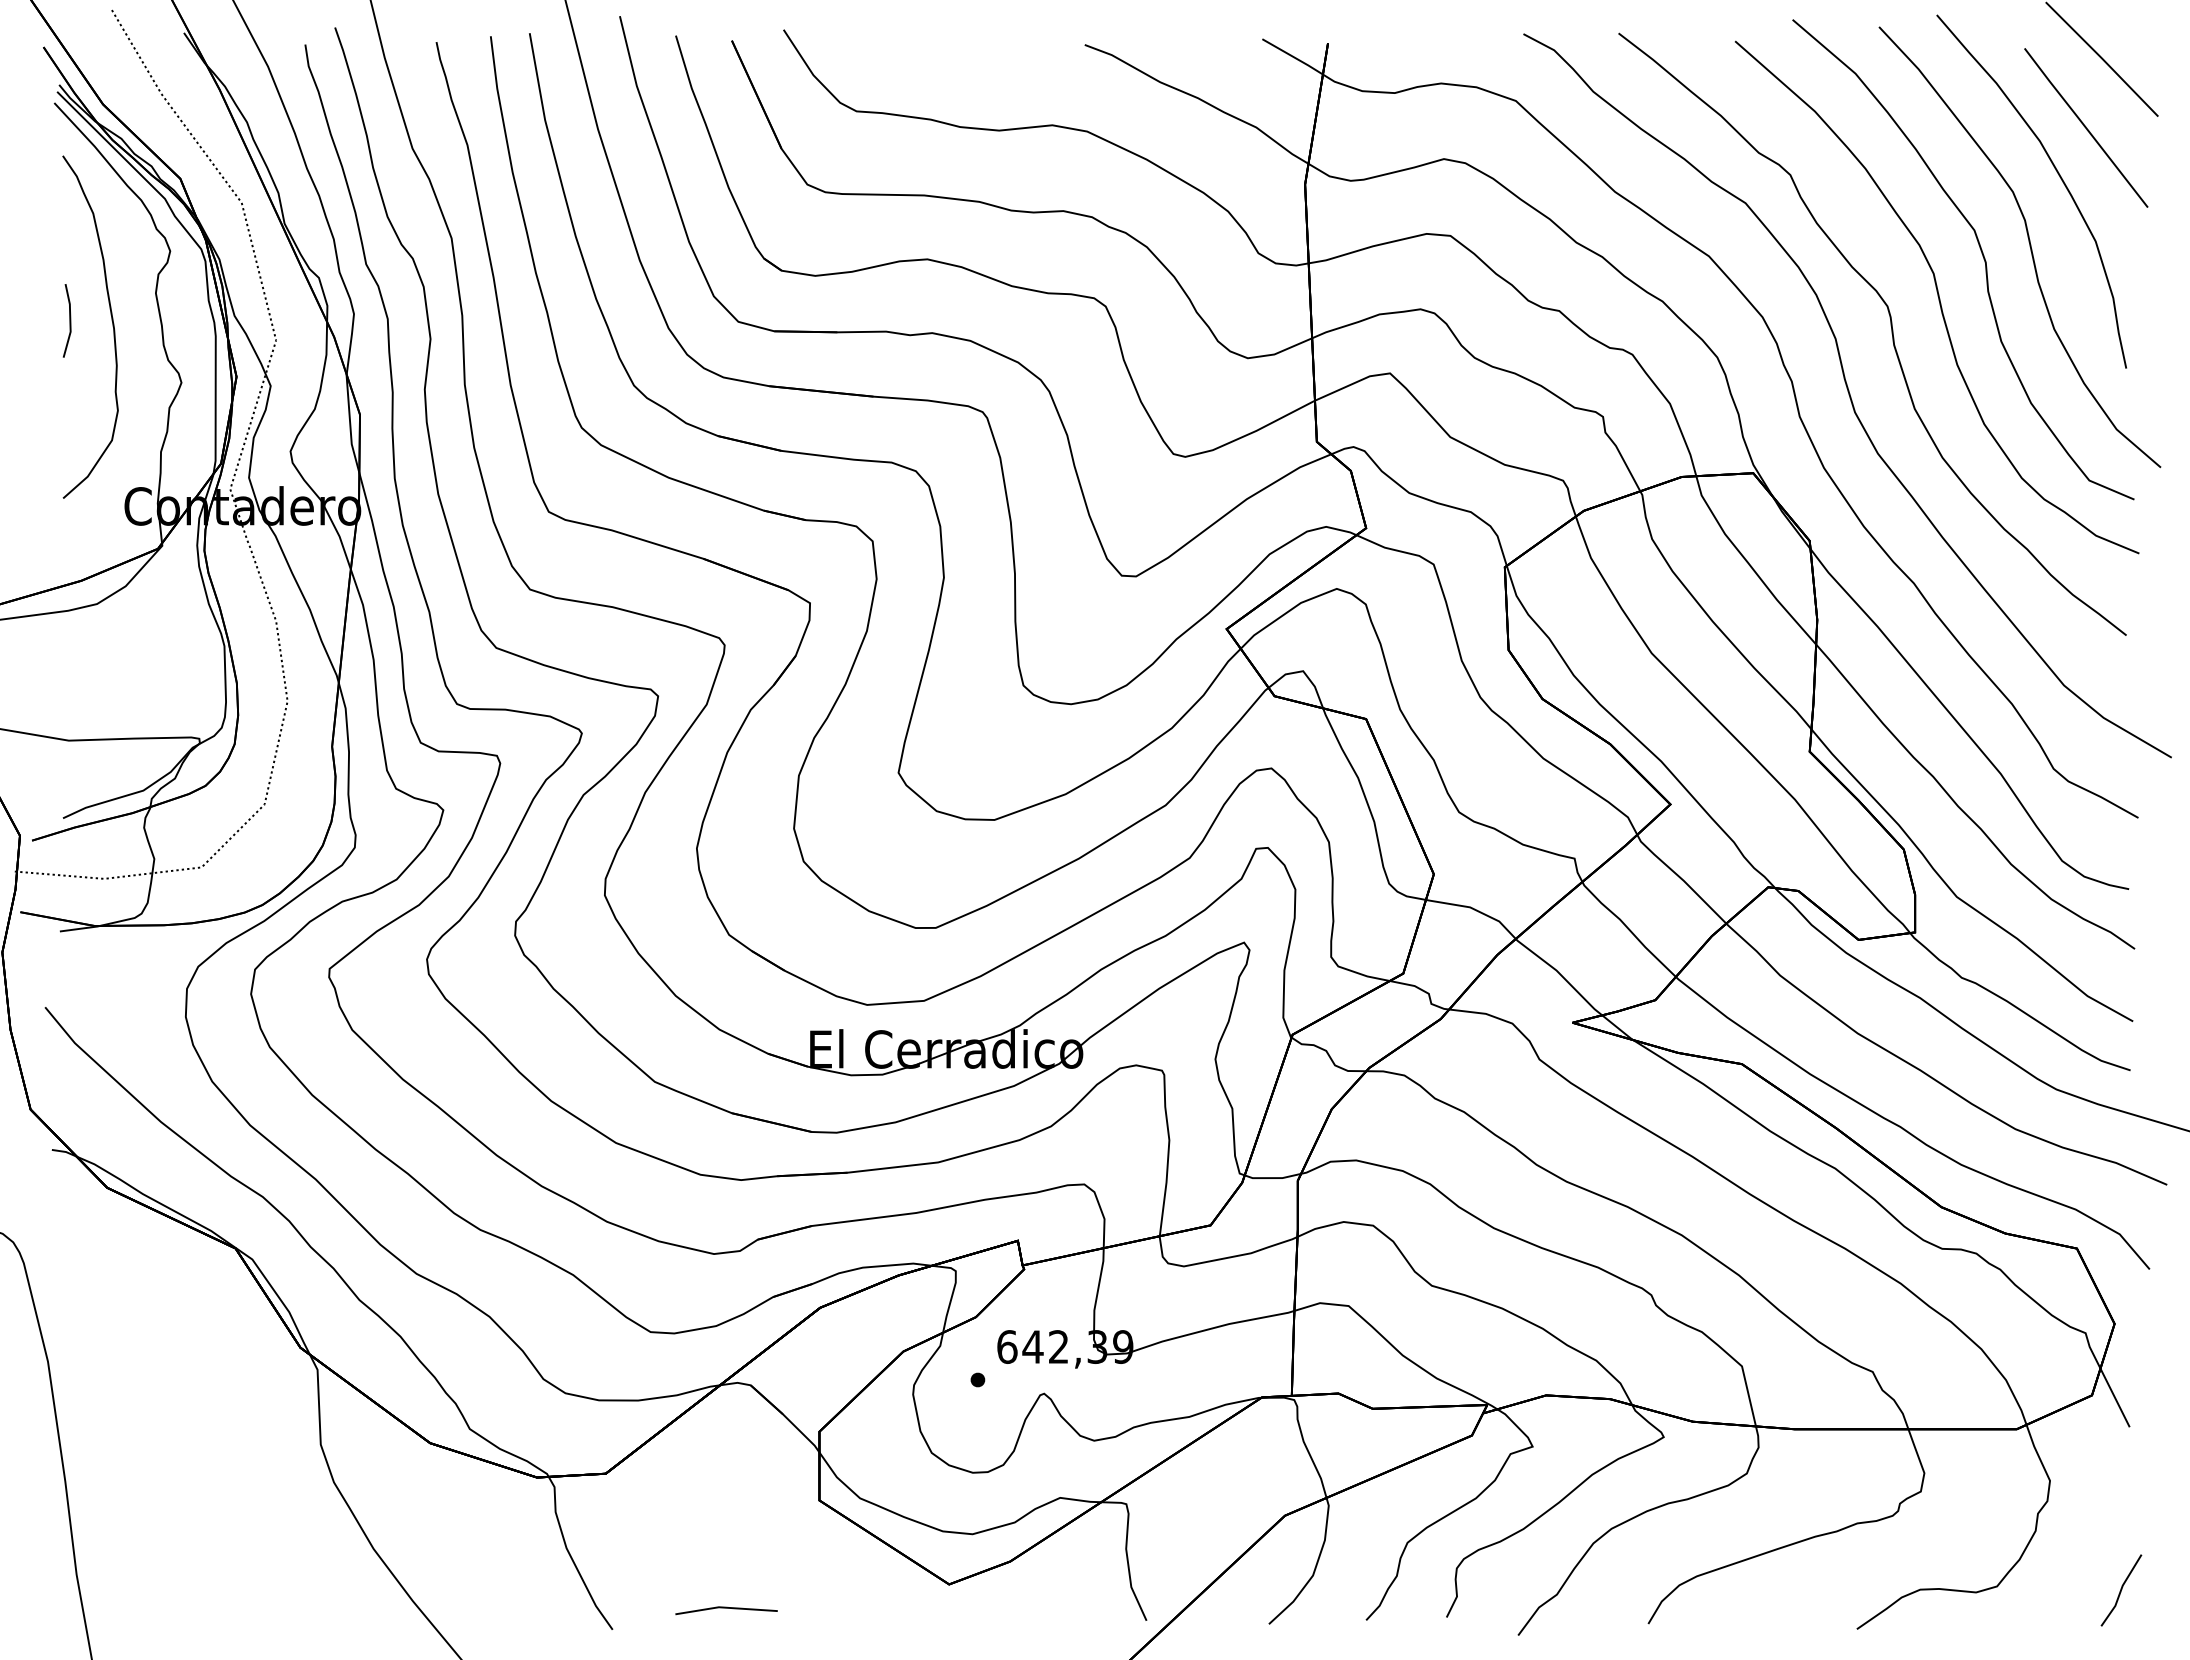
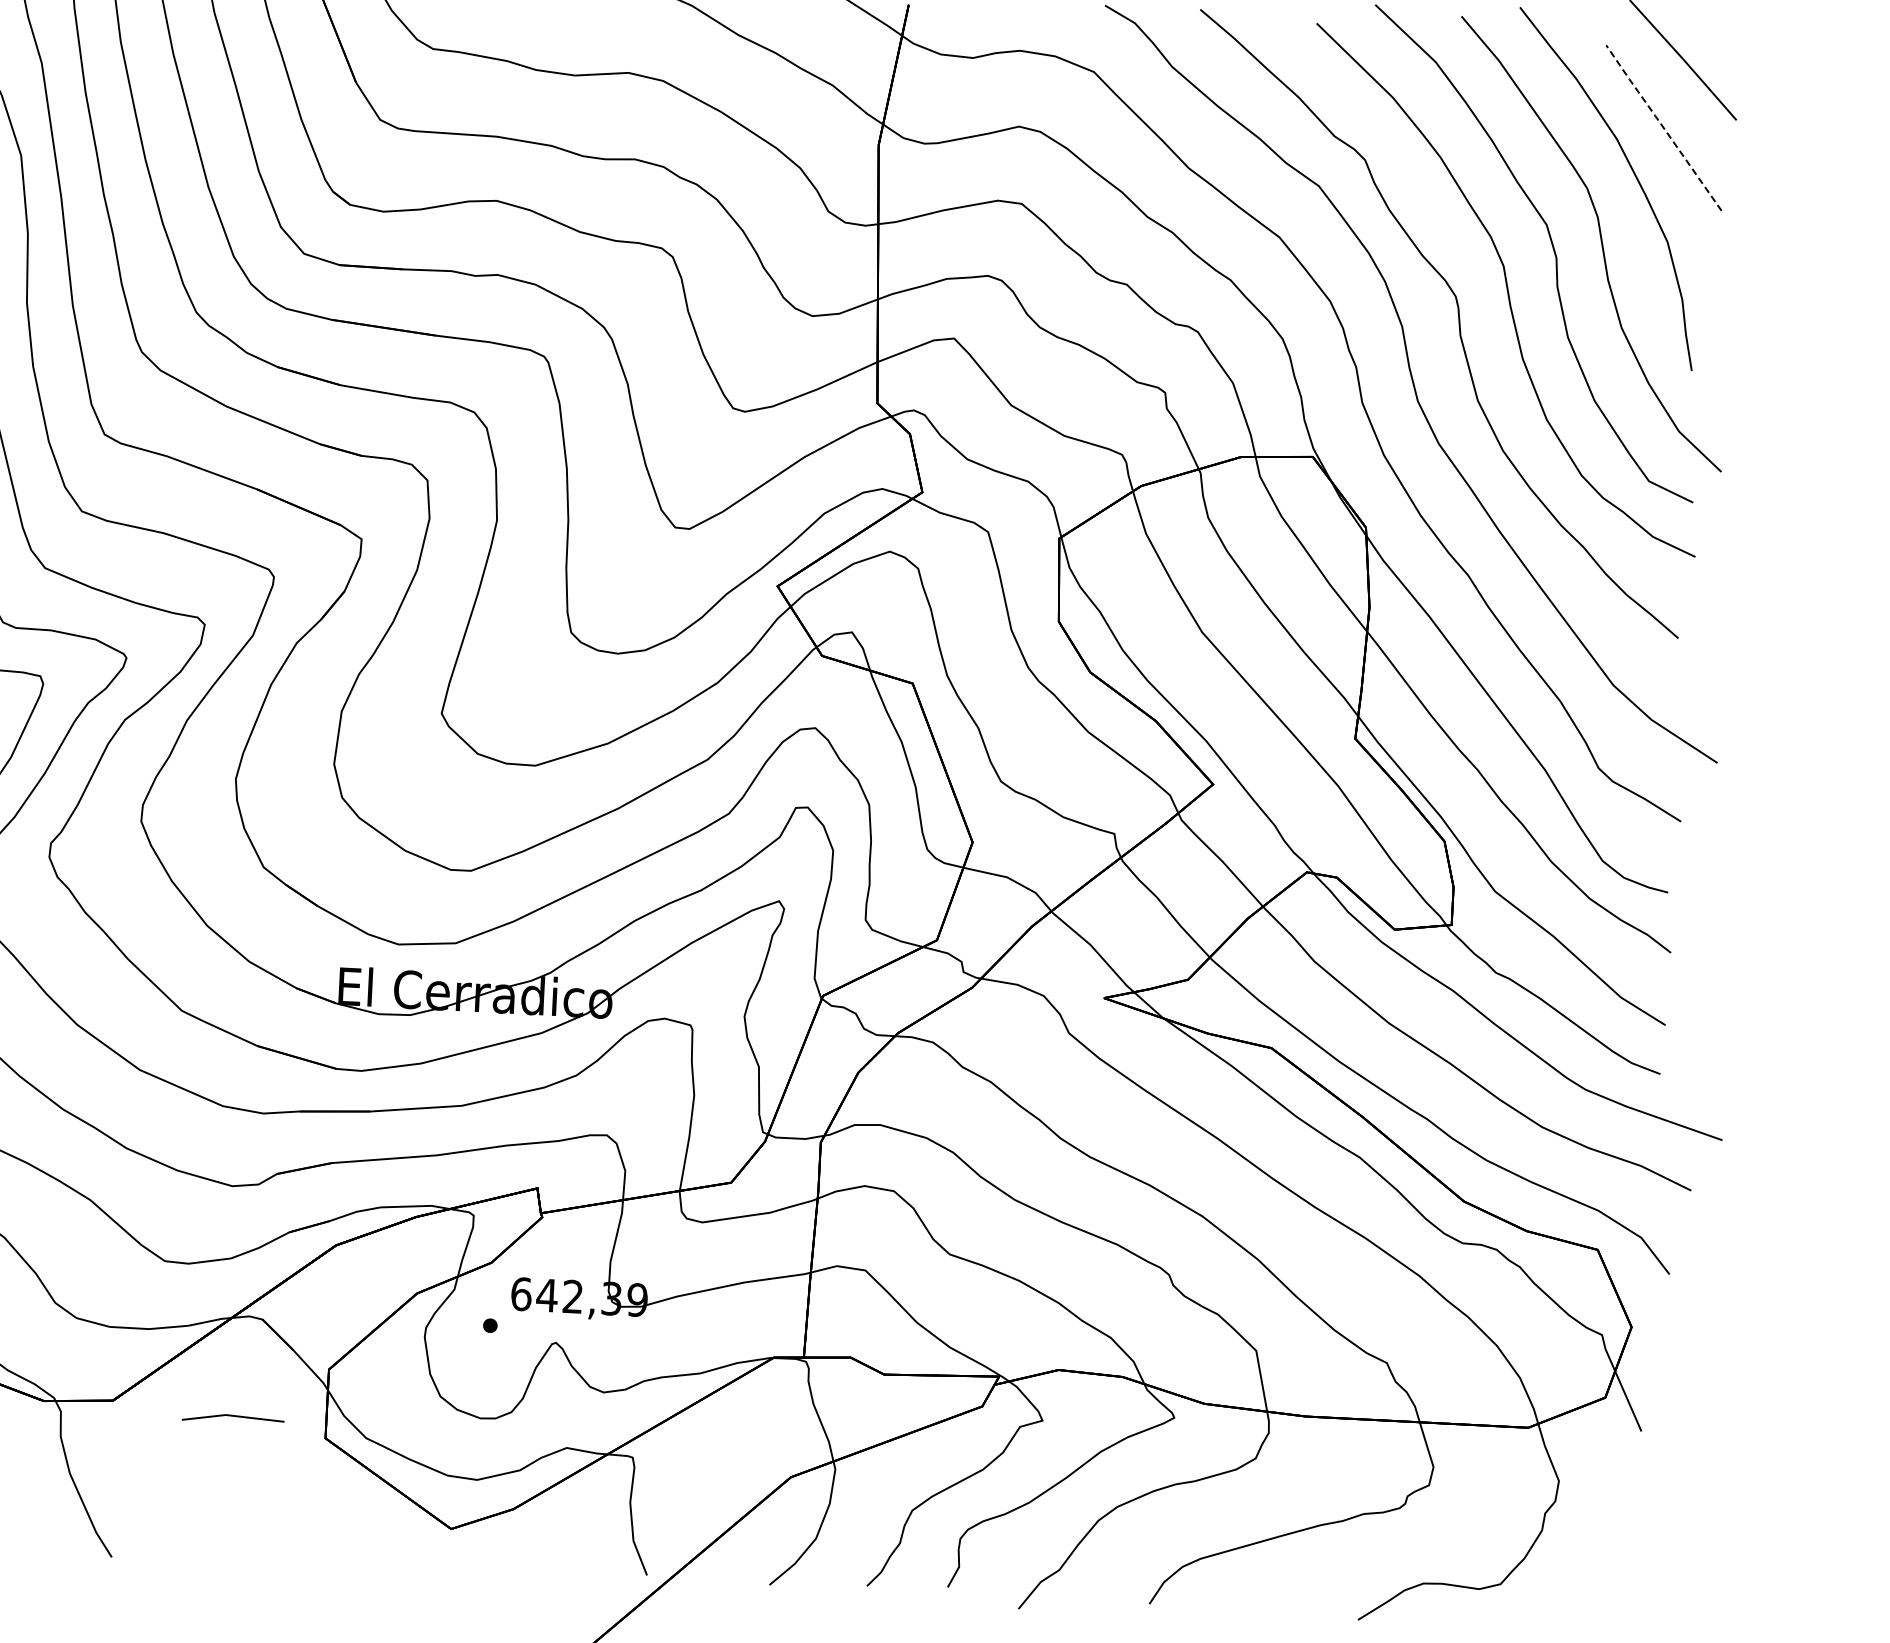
line: (2084, 126) -> (1662, 126), solid -> dashed
line: (2121, 1590) -> (1624, 1594), removed
line: (726, 1608) -> (233, 1416), moved

